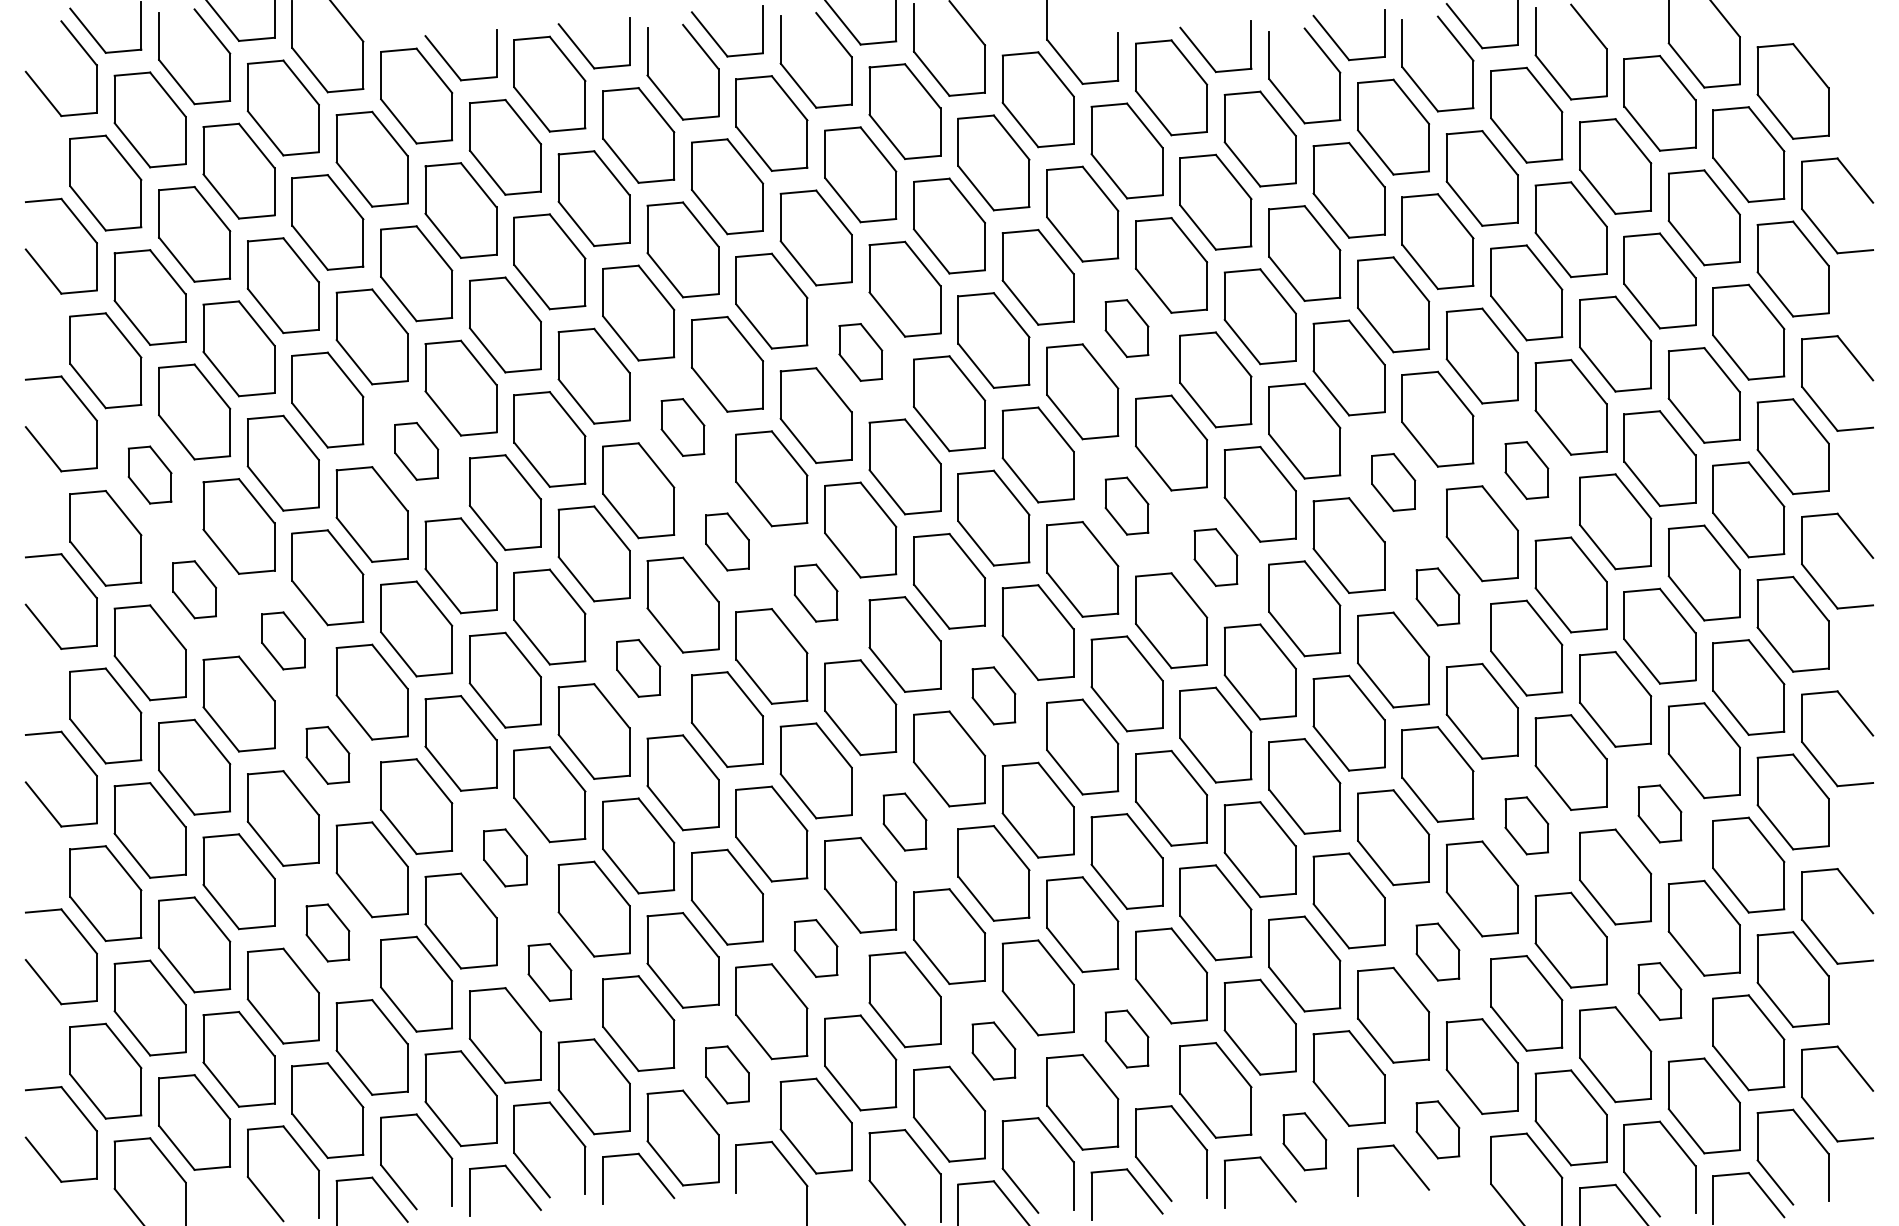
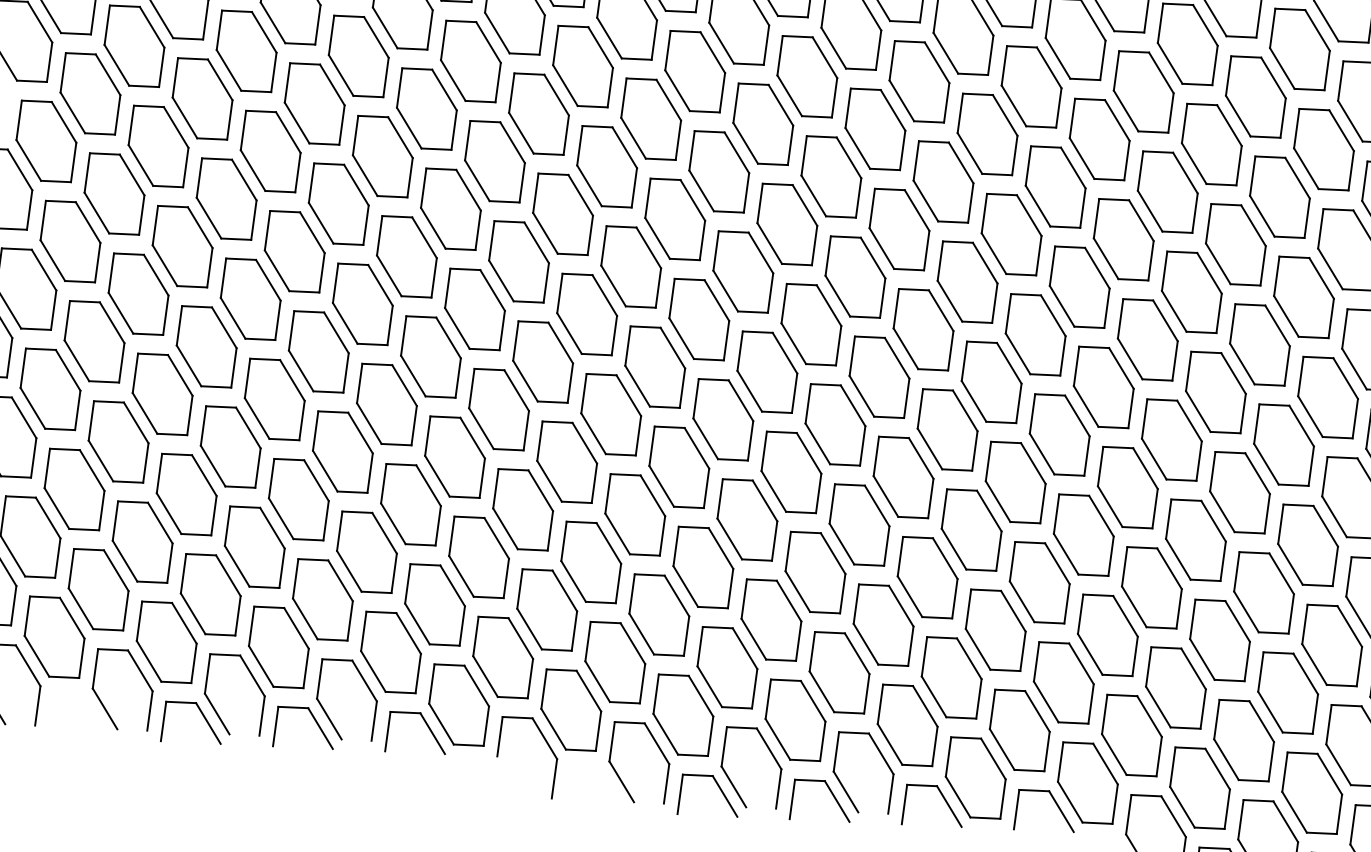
part: (1126, 328) -> (918, 81), size x1.67
part: (860, 352) -> (695, 71), size x1.67
part: (682, 427) -> (538, 114), size x1.67
part: (416, 451) -> (314, 104), size x1.67
part: (1526, 470) -> (1235, 244), size x1.67
part: (149, 474) -> (89, 93), size x1.67
part: (1393, 482) -> (1123, 239), size x1.67
part: (1126, 505) -> (899, 228), size x1.67
part: (727, 541) -> (563, 213), size x1.67
part: (1215, 557) -> (967, 282), size x1.67
part: (194, 589) -> (114, 193), size x1.67
part: (815, 592) -> (630, 266), size x1.67
part: (1437, 596) -> (1147, 339), size x1.67
part: (283, 640) -> (182, 246), size x1.67
part: (638, 668) -> (474, 309), size x1.67
part: (993, 695) -> (767, 371), size x1.67
part: (327, 755) -> (206, 346), size x1.67
part: (1659, 813) -> (1307, 544), size x1.67
part: (904, 821) -> (678, 466), size x1.67
part: (1526, 825) -> (1195, 539), size x1.67
part: (505, 857) -> (342, 451), size x1.67
part: (327, 932) -> (186, 494), size x1.67
part: (815, 948) -> (590, 562), size x1.67
part: (1437, 951) -> (1107, 634), size x1.67
part: (549, 972) -> (366, 552), size x1.67
part: (1659, 991) -> (1287, 693), size x1.67
part: (1126, 1038) -> (839, 672), size x1.67
part: (993, 1050) -> (727, 667), size x1.67
part: (727, 1074) -> (503, 657), size x1.67
part: (1437, 1129) -> (1087, 782), size x1.67
part: (1304, 1141) -> (975, 777), size x1.67

